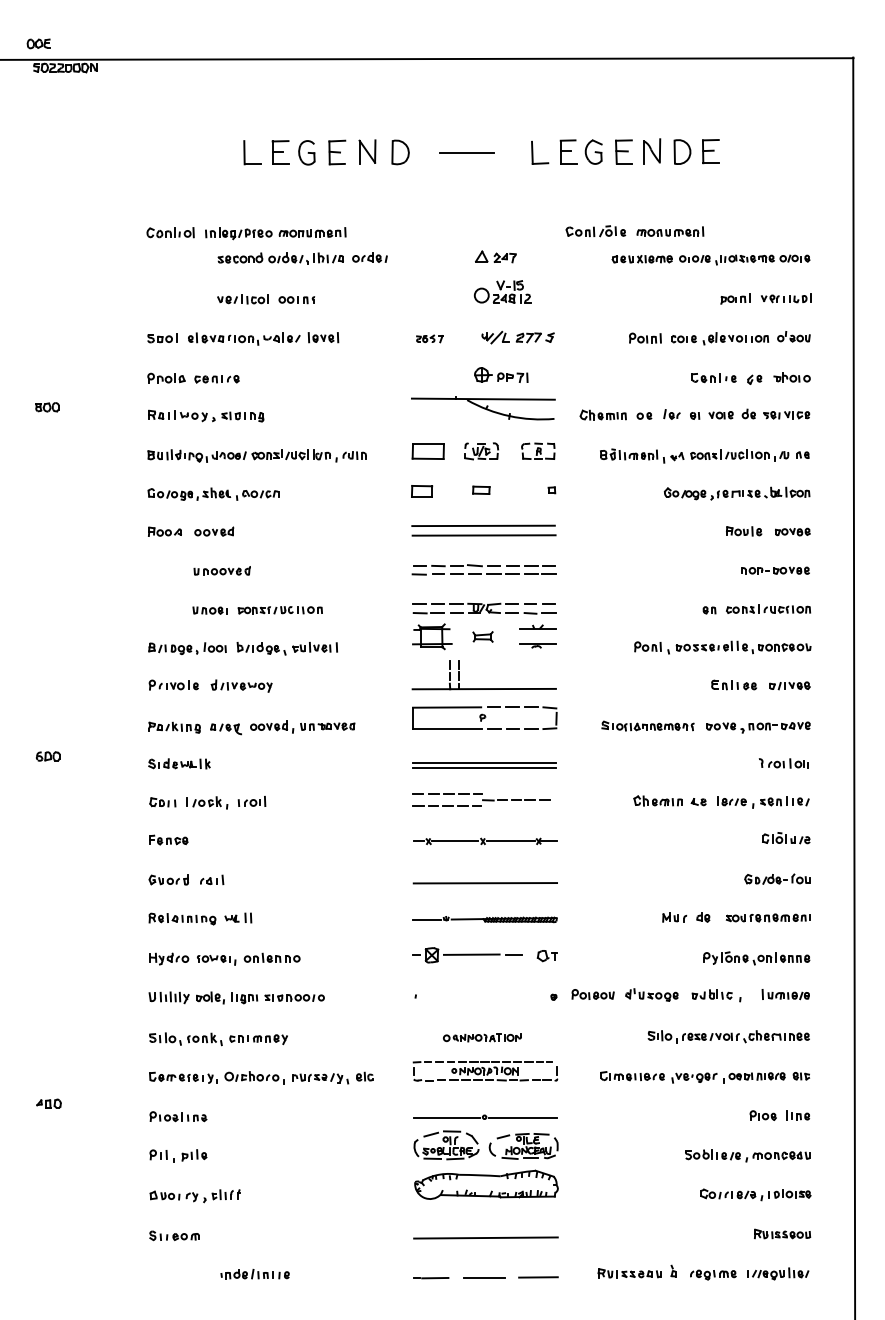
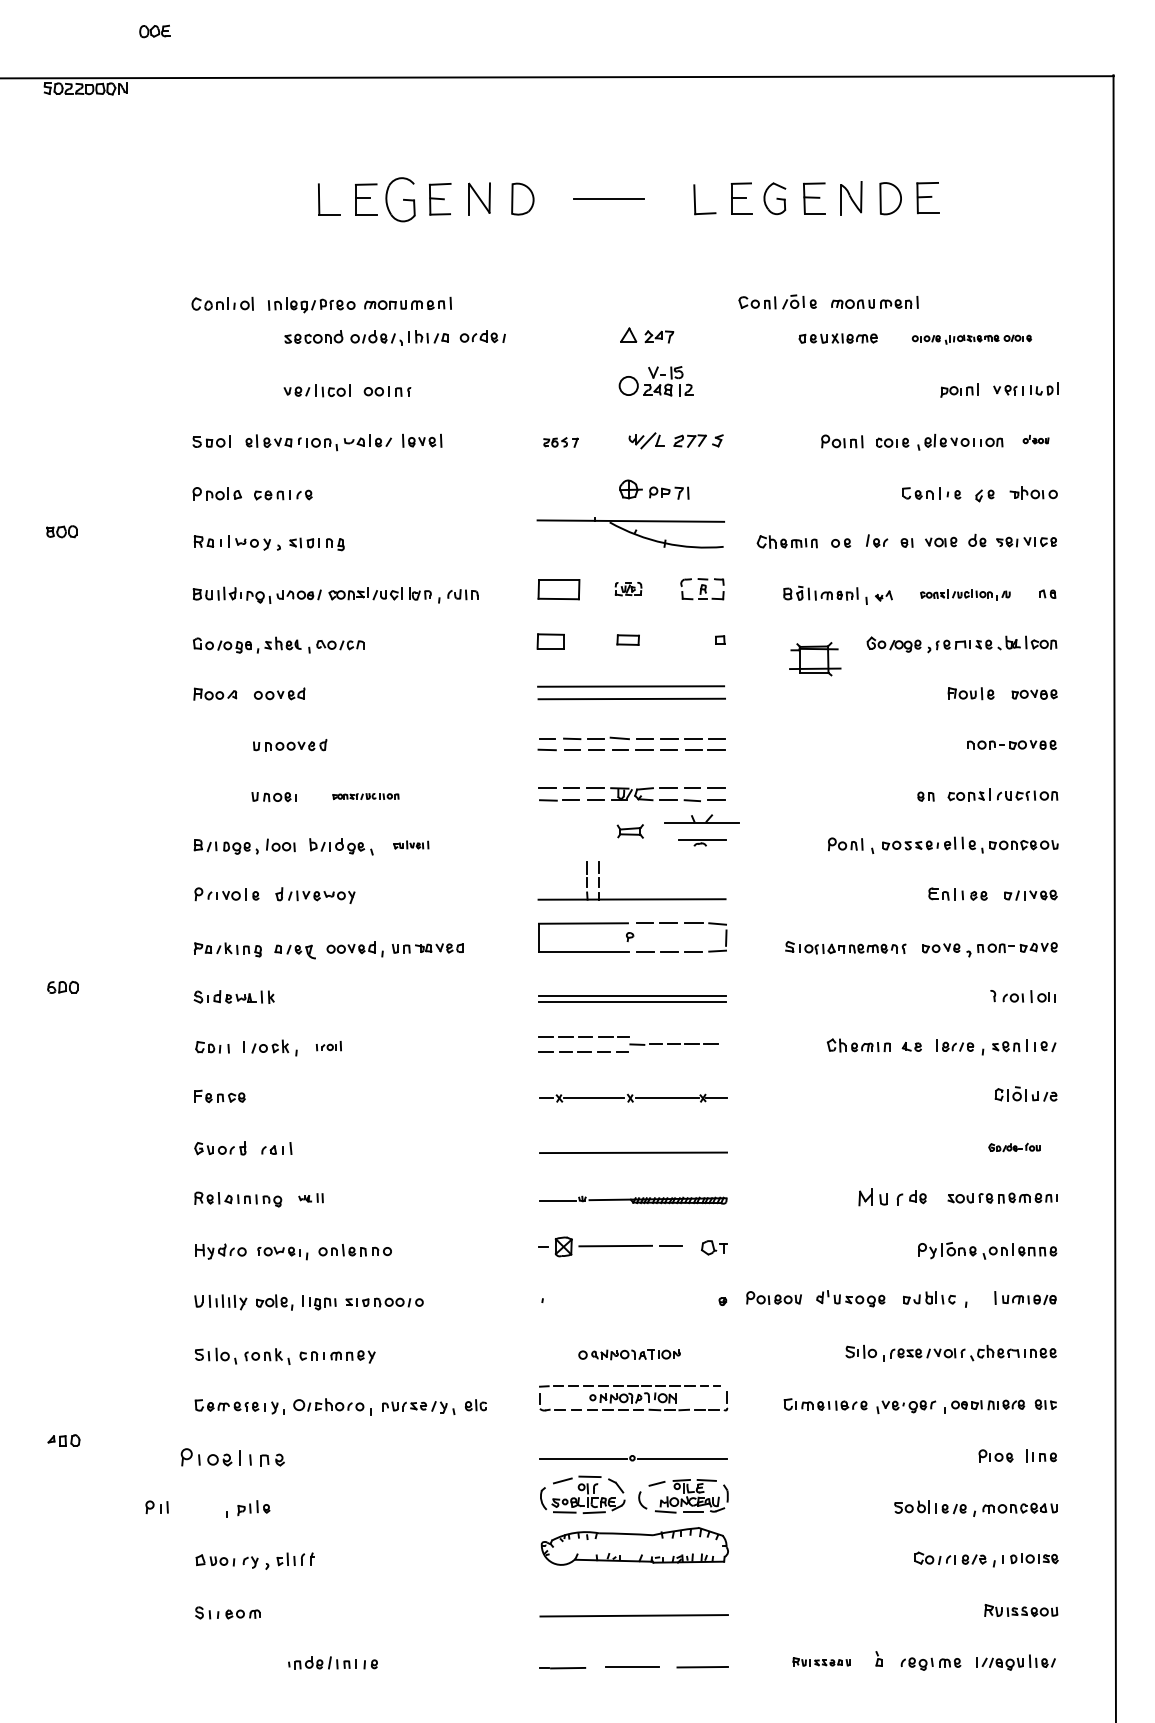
part: (38, 43) -> (154, 31), moved
part: (306, 152) -> (400, 199), size x1.4
part: (744, 259) -> (971, 339), size x0.7
part: (793, 336) -> (1035, 439), size x0.6
part: (481, 450) -> (628, 588), size x0.6
part: (739, 455) -> (965, 594), size x0.7
part: (280, 610) -> (365, 796), size x0.6
part: (537, 627) -> (701, 818), size x1.6
part: (432, 637) -> (815, 659), moved
part: (314, 646) -> (410, 844), size x0.6
part: (251, 800) -> (328, 1045), size x0.7
part: (777, 879) -> (1014, 1147), size x0.6
part: (237, 917) -> (310, 1197), size x0.7
part: (674, 917) -> (880, 1197), size x1.4
part: (178, 1116) -> (232, 1457), size x1.4
part: (158, 1154) -> (156, 1506), moved
part: (629, 1273) -> (821, 1661), size x0.7

